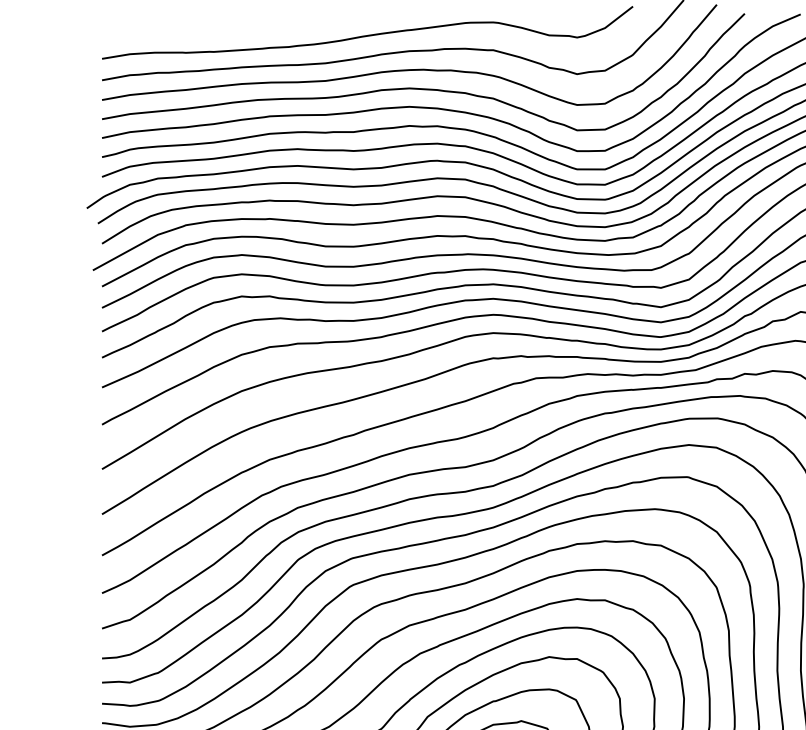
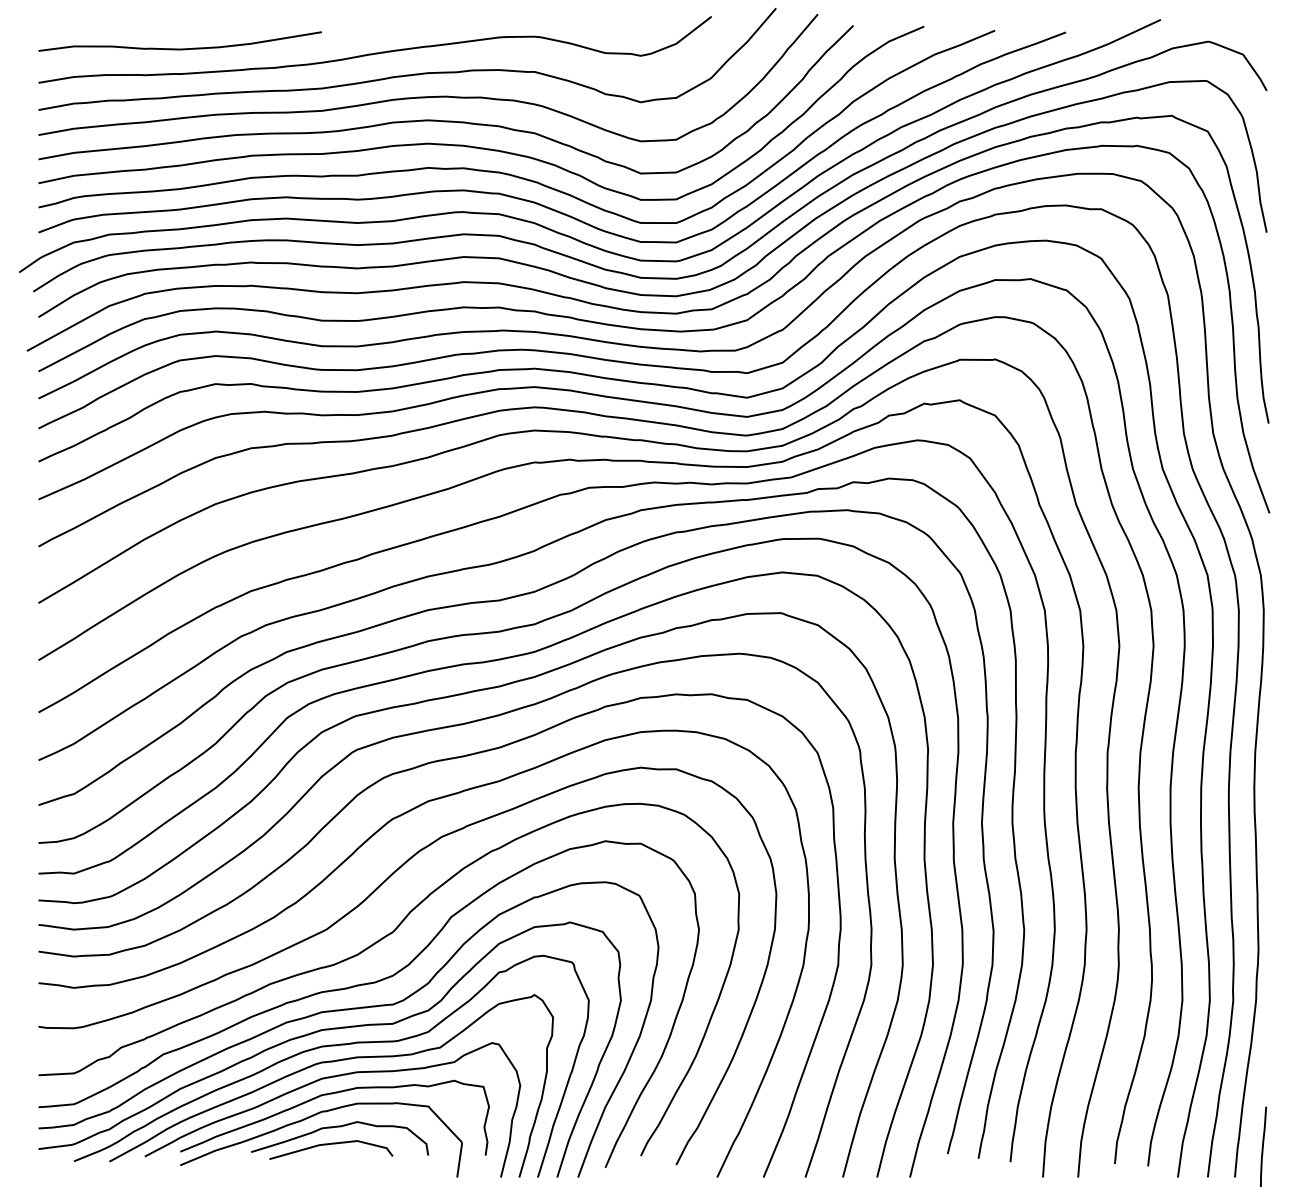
curve: (213, 31) -> (179, 48), added

